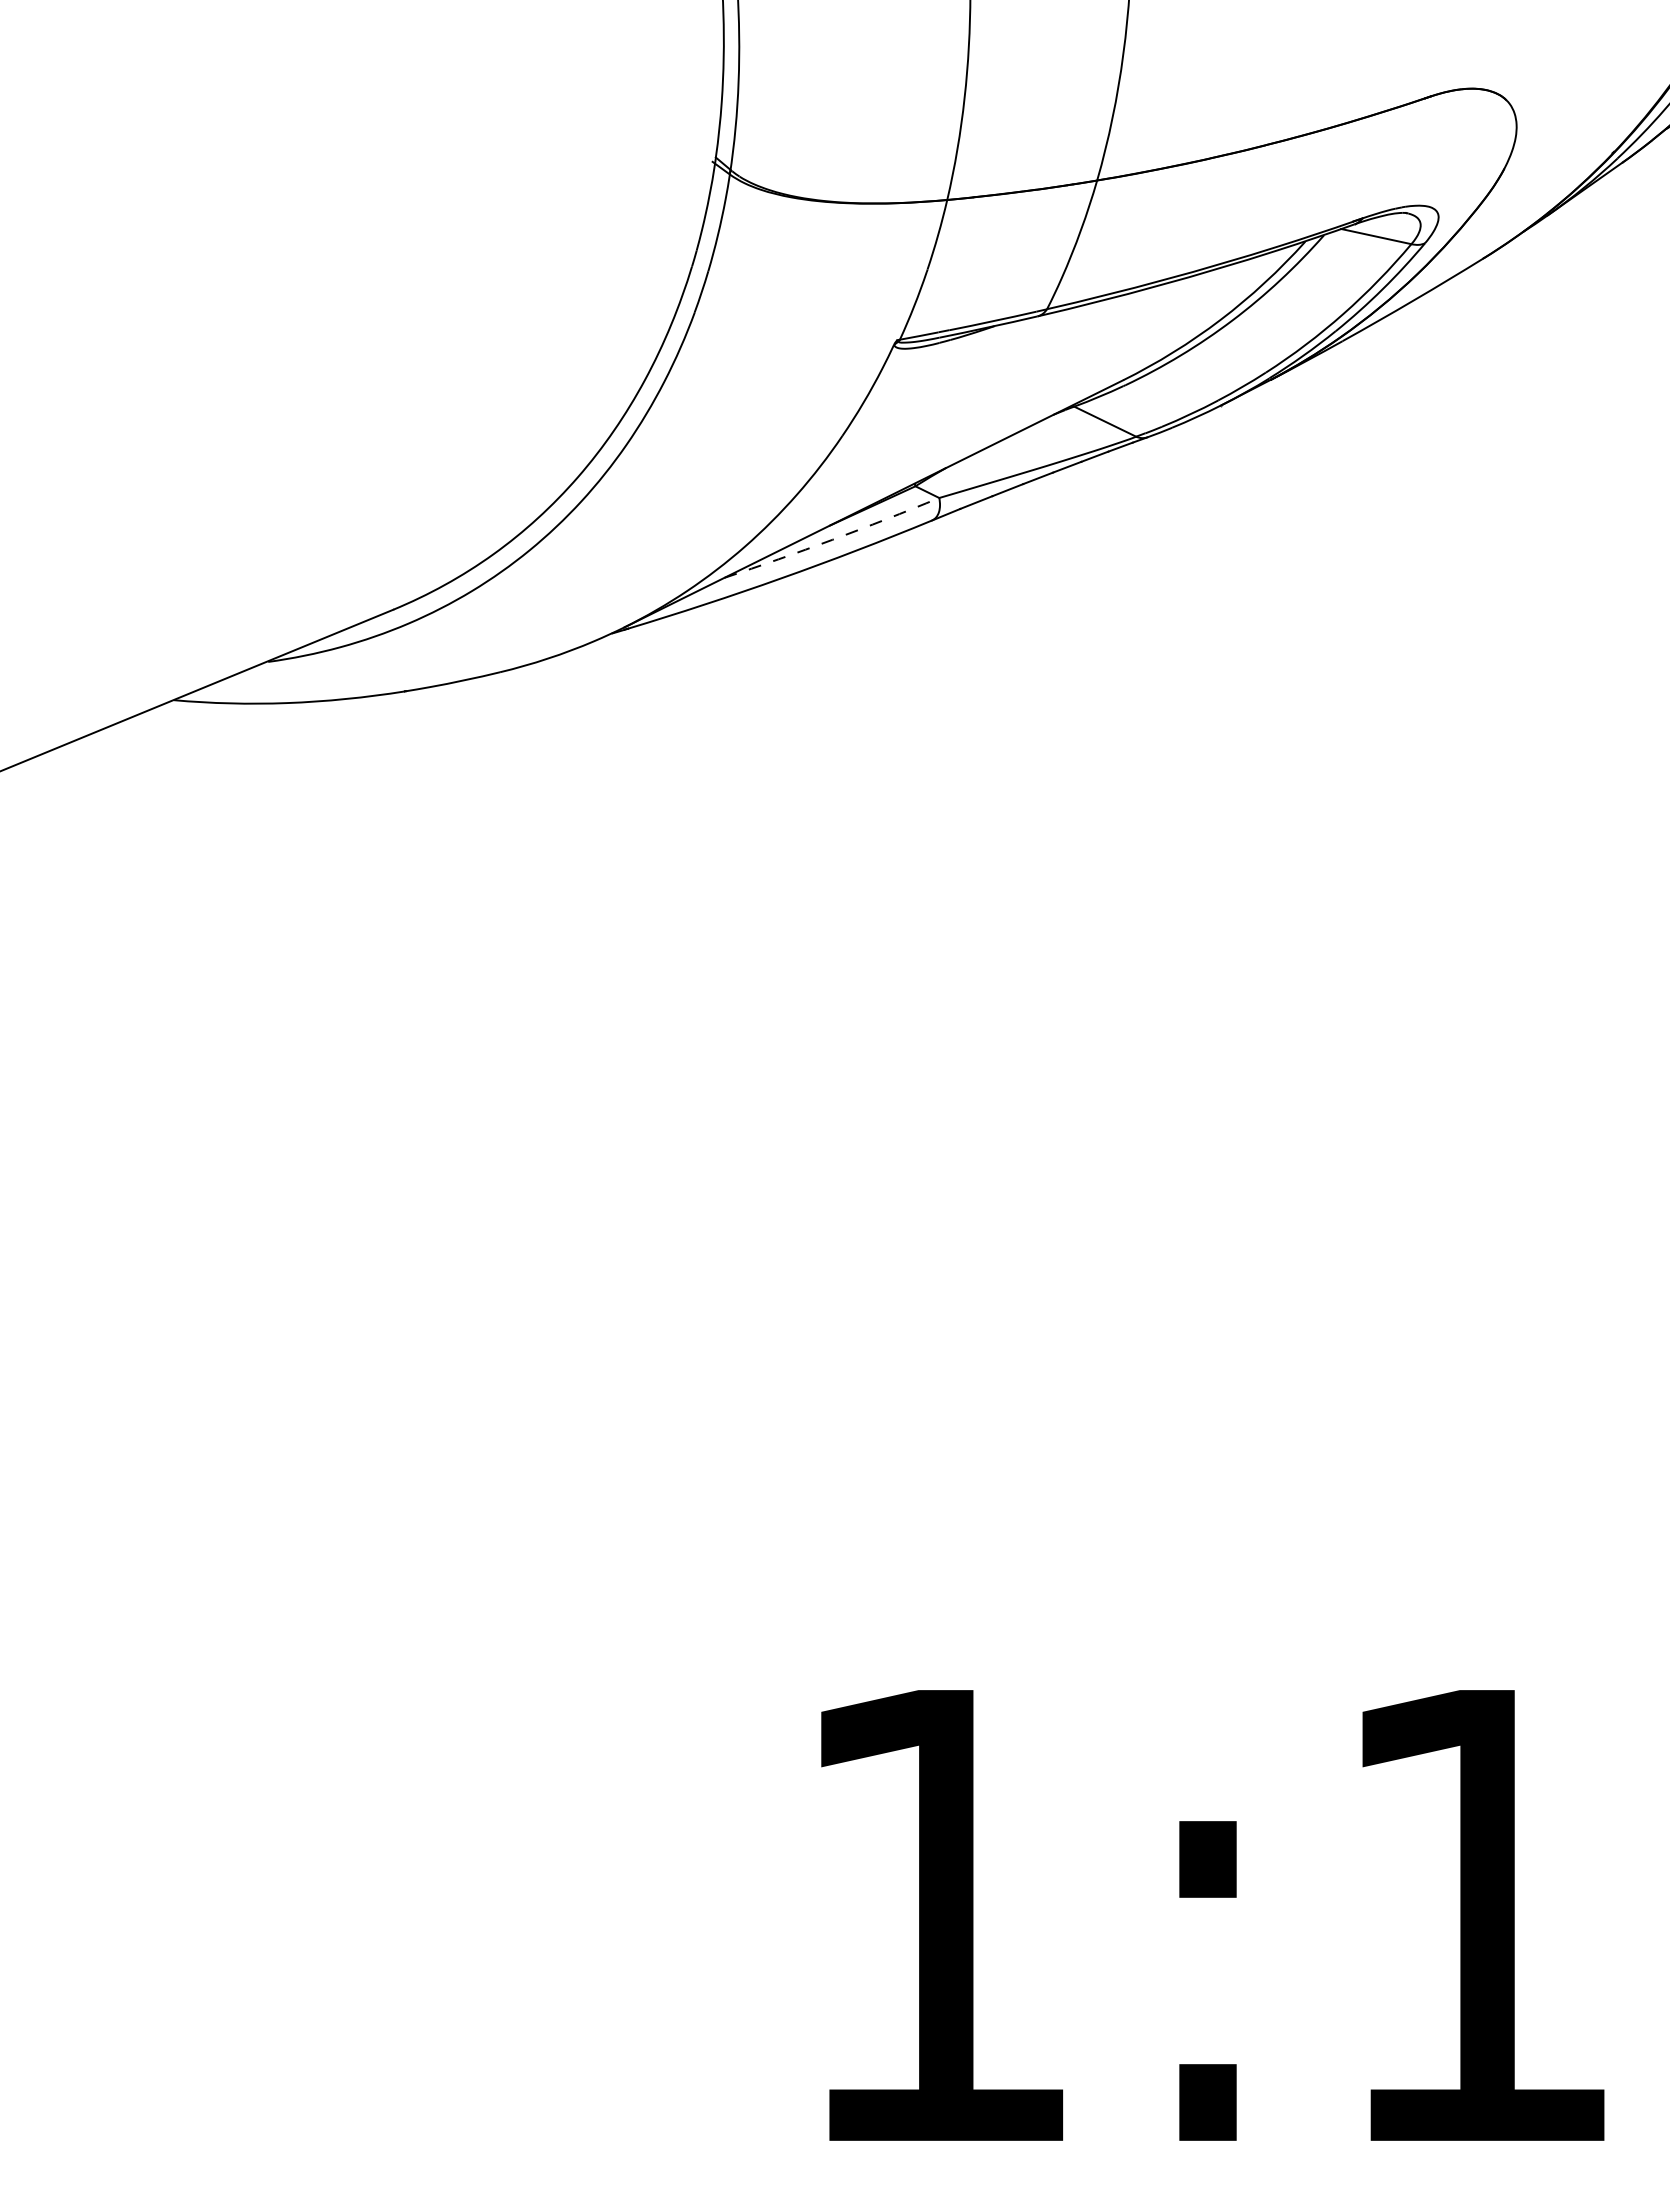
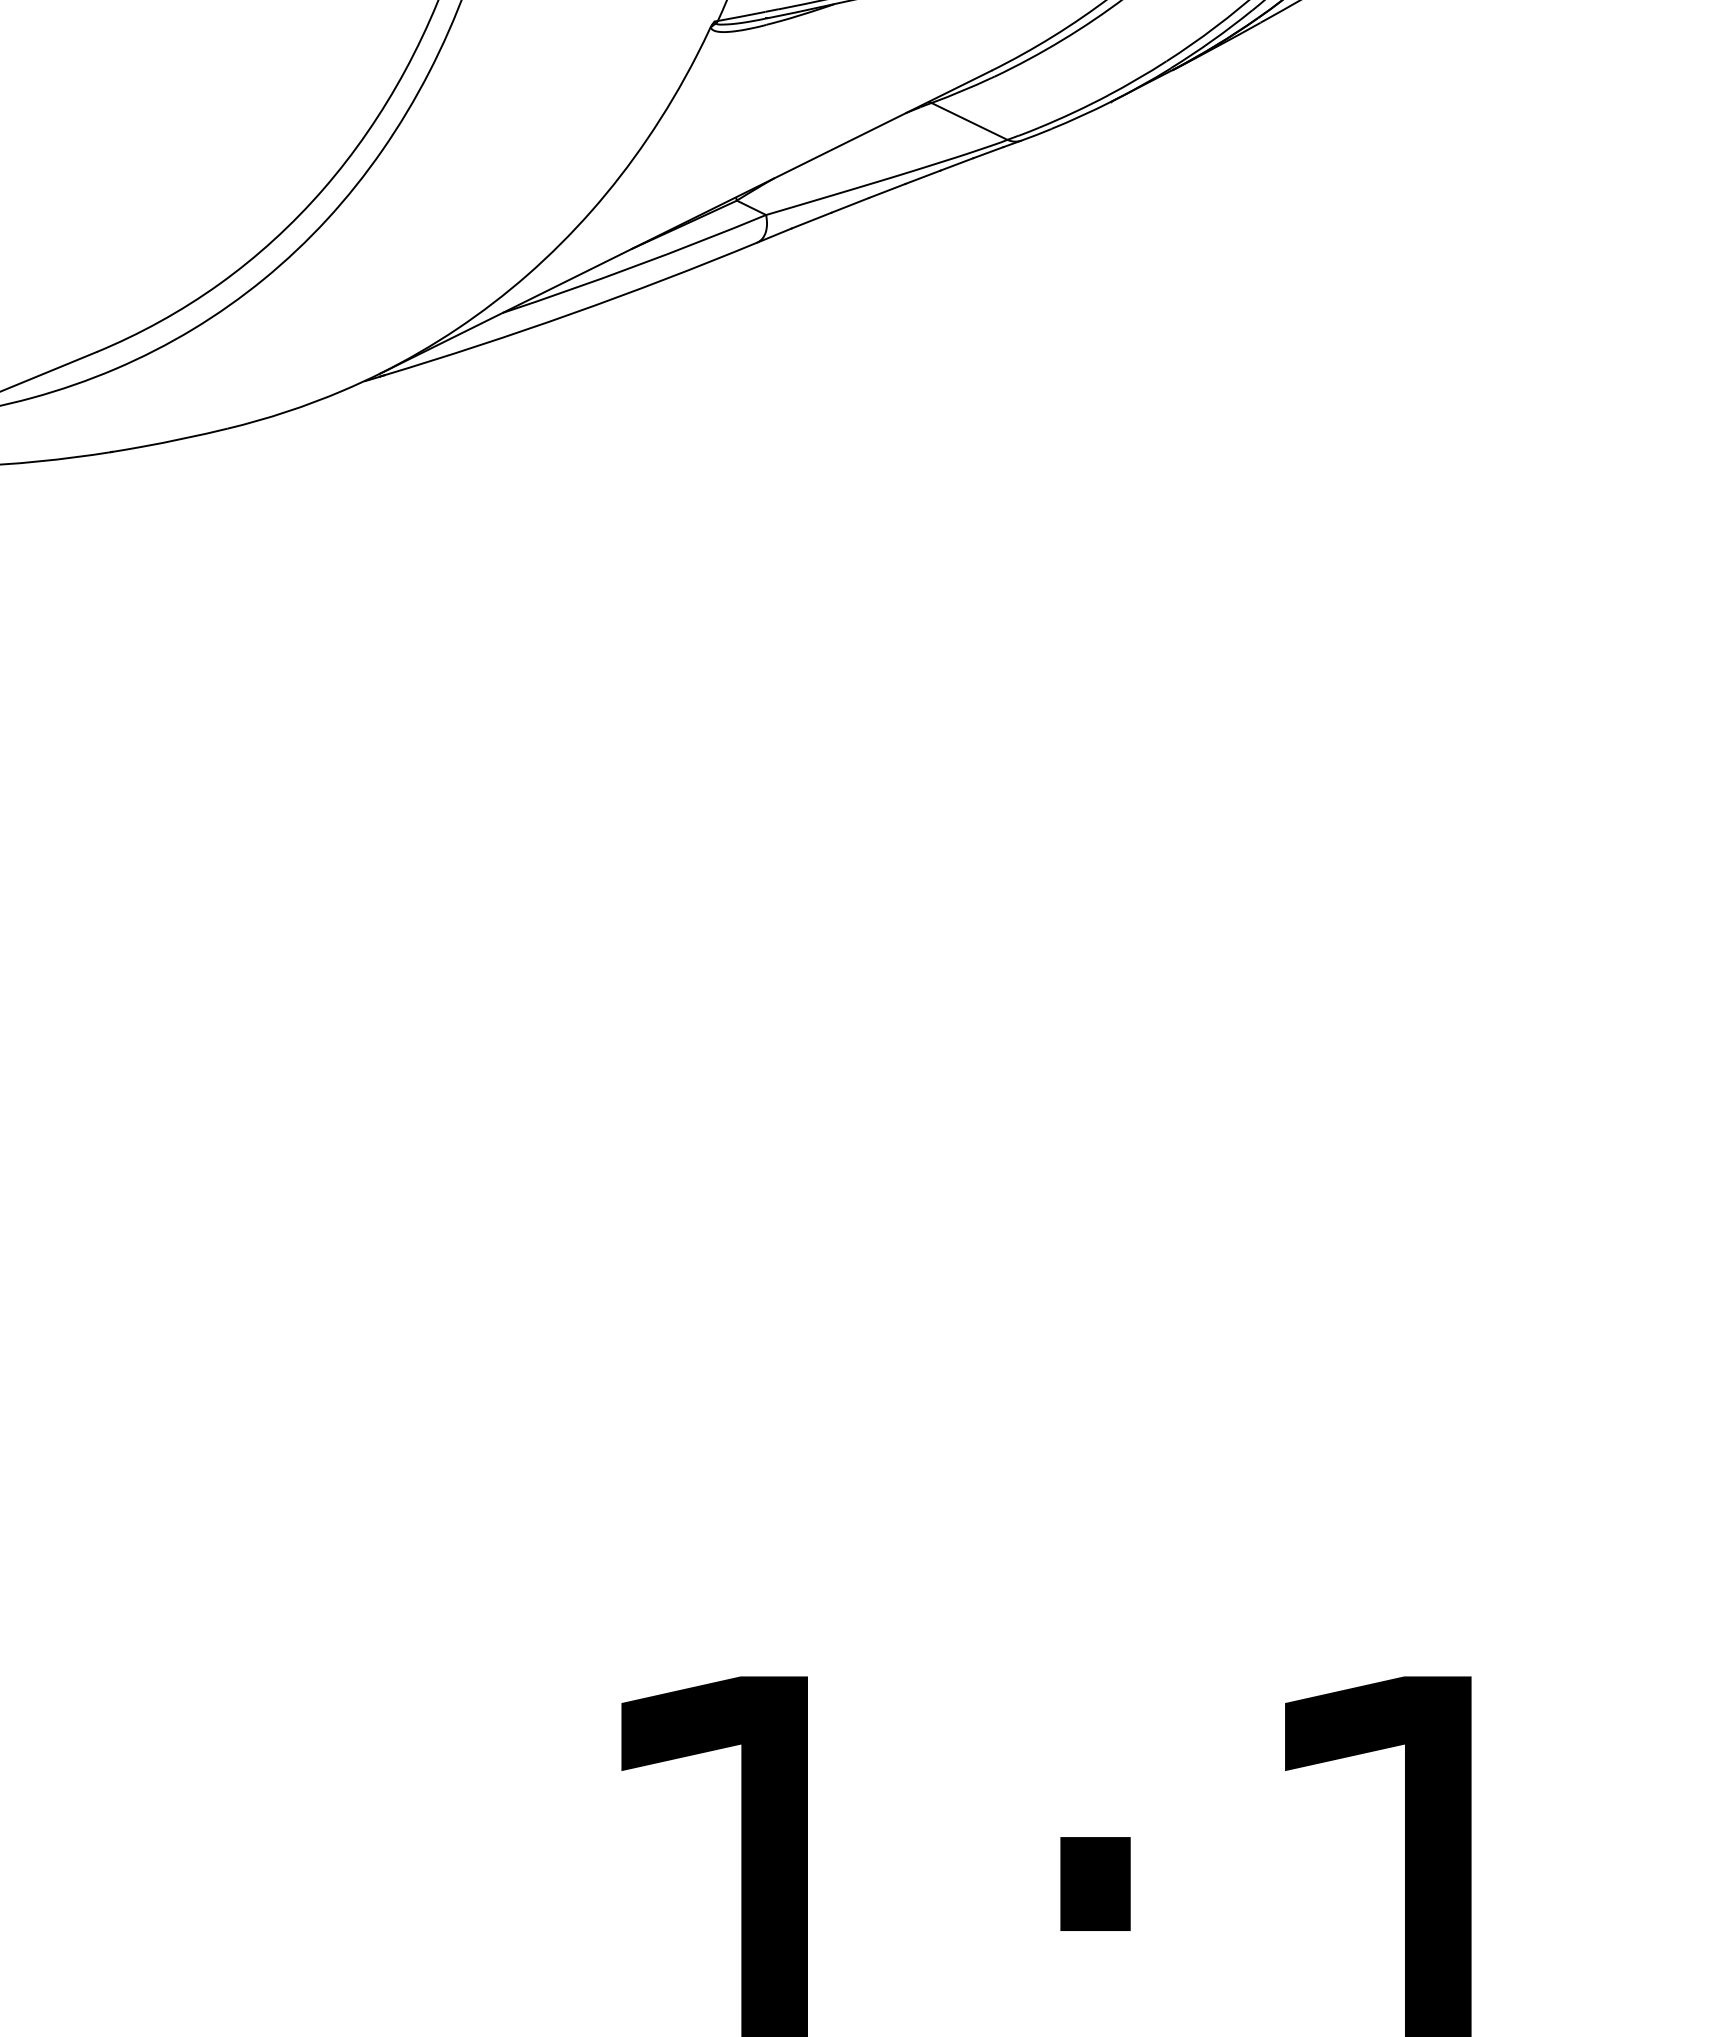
arc: (832, 539) -> (635, 265), dashed -> solid

